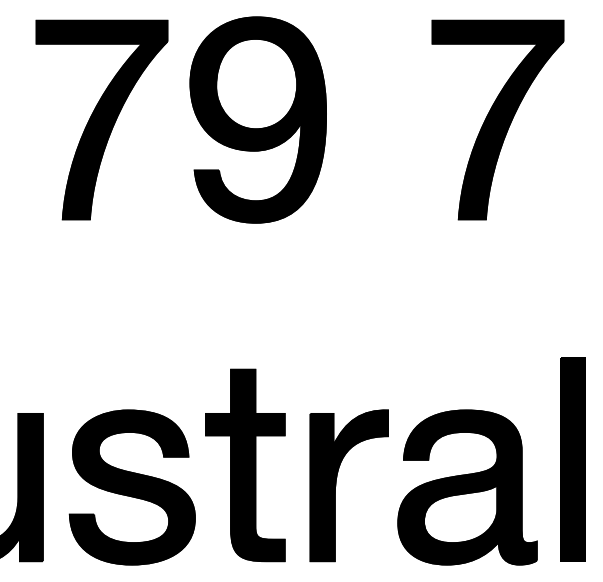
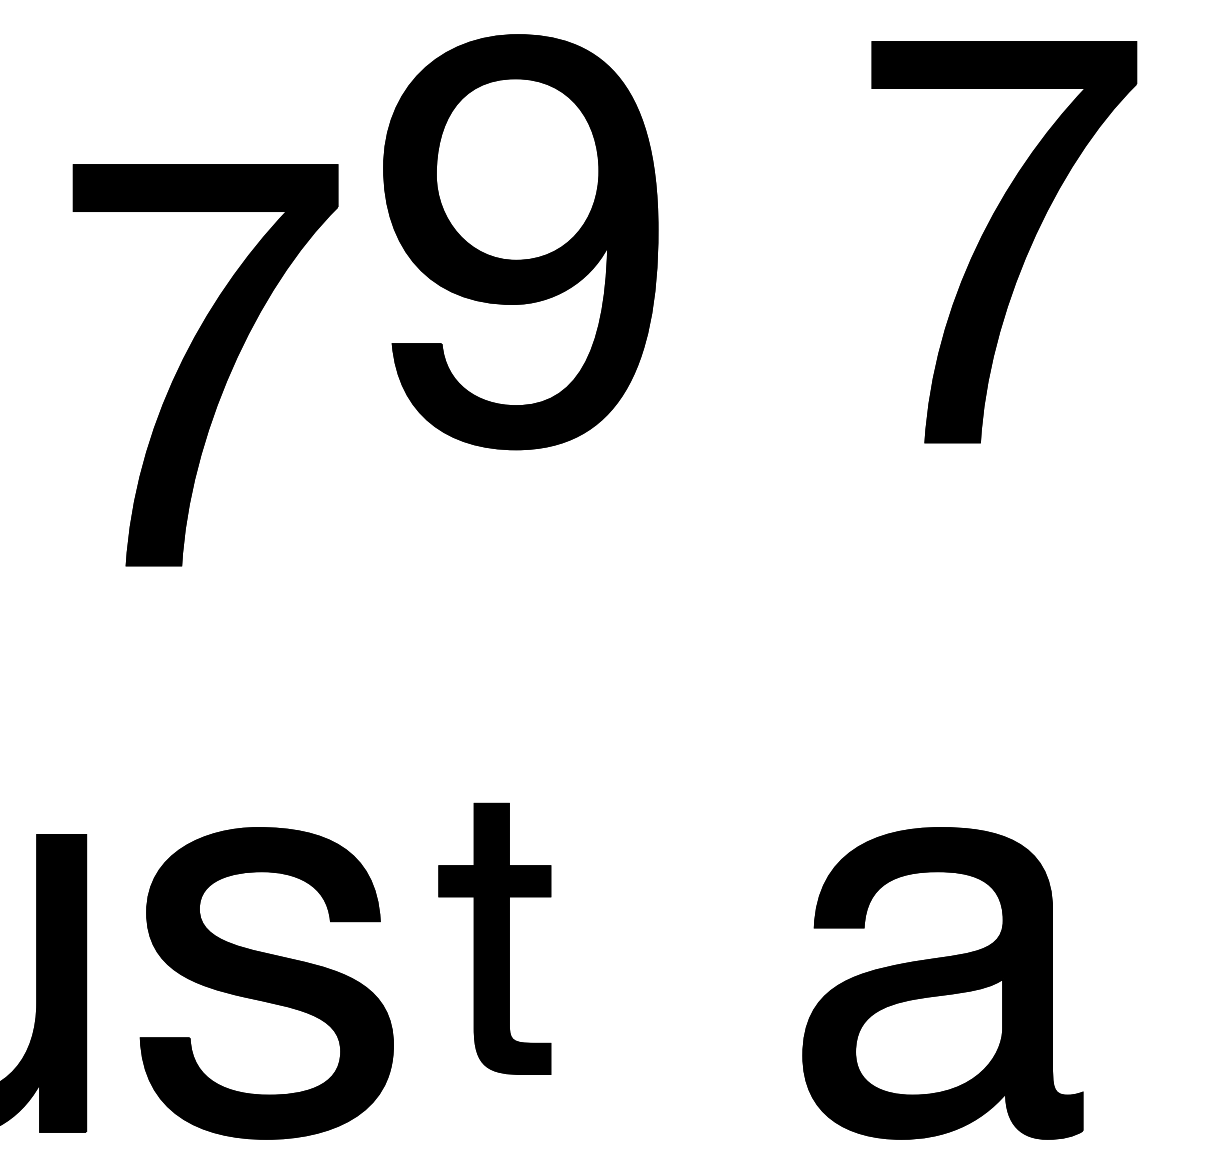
part: (101, 119) -> (204, 364), moved
part: (572, 459) -> (1154, 926), removed
part: (245, 465) -> (495, 938), size x0.7
part: (336, 485) -> (678, 979), removed

